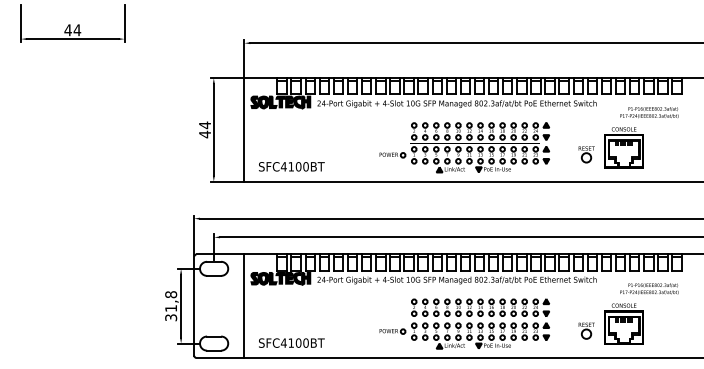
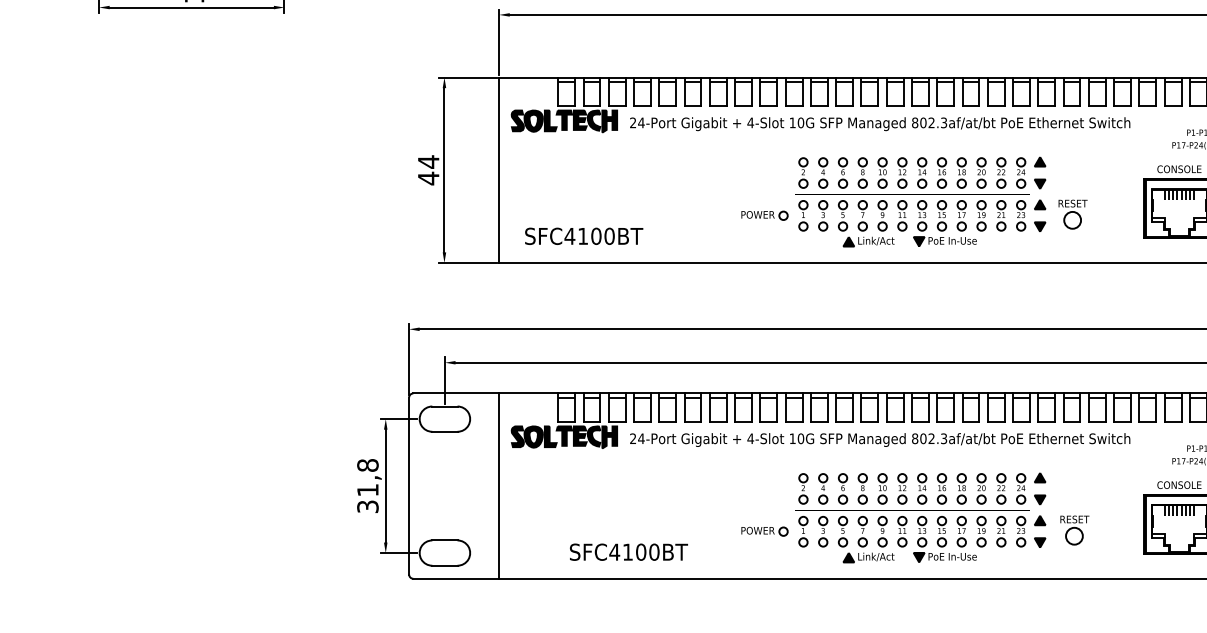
part: (586, 154) -> (1072, 214), moved
part: (586, 330) -> (1074, 529), moved
text: (291, 342) -> (628, 551), moved

